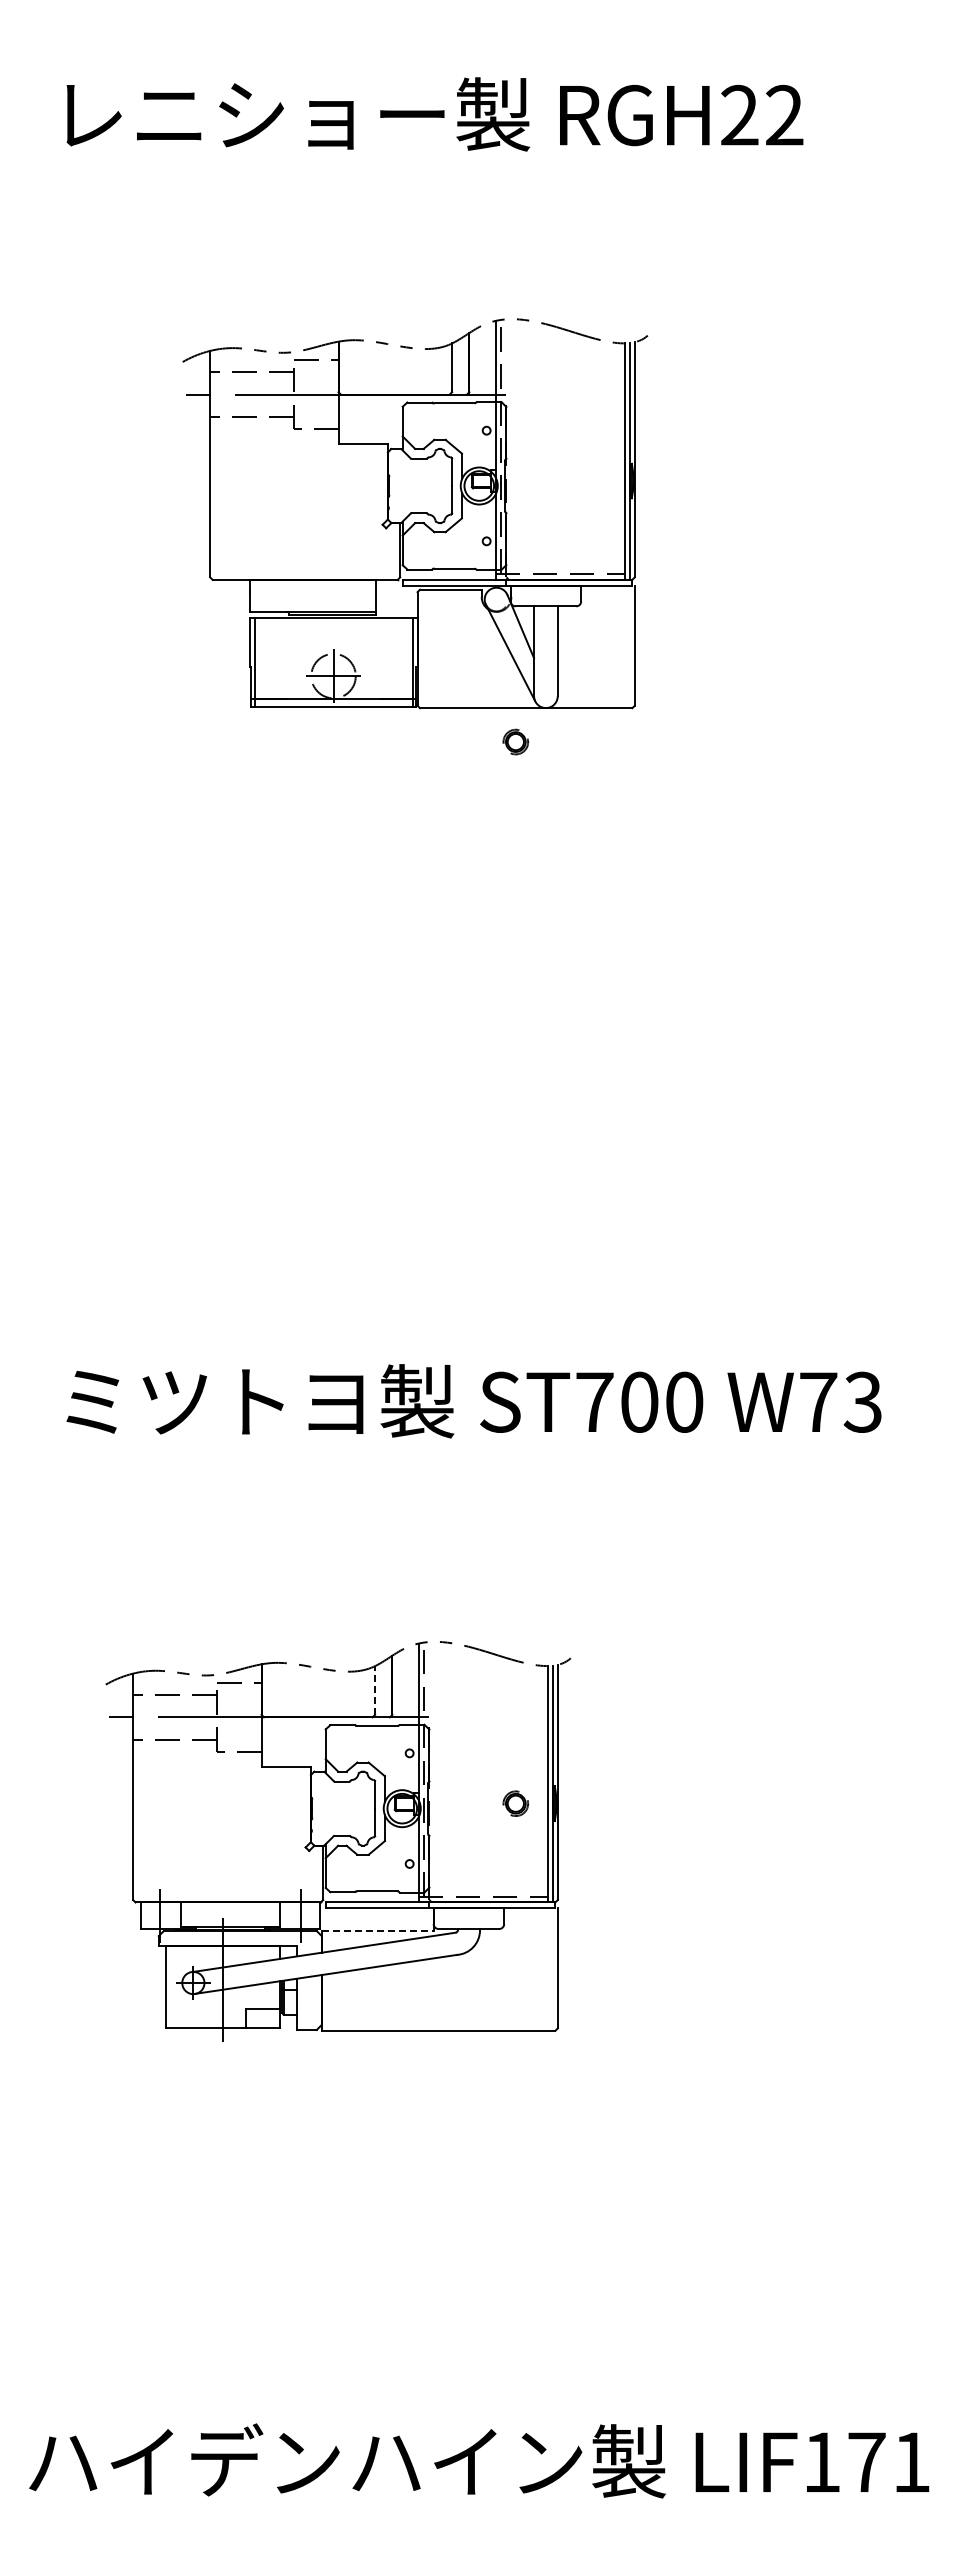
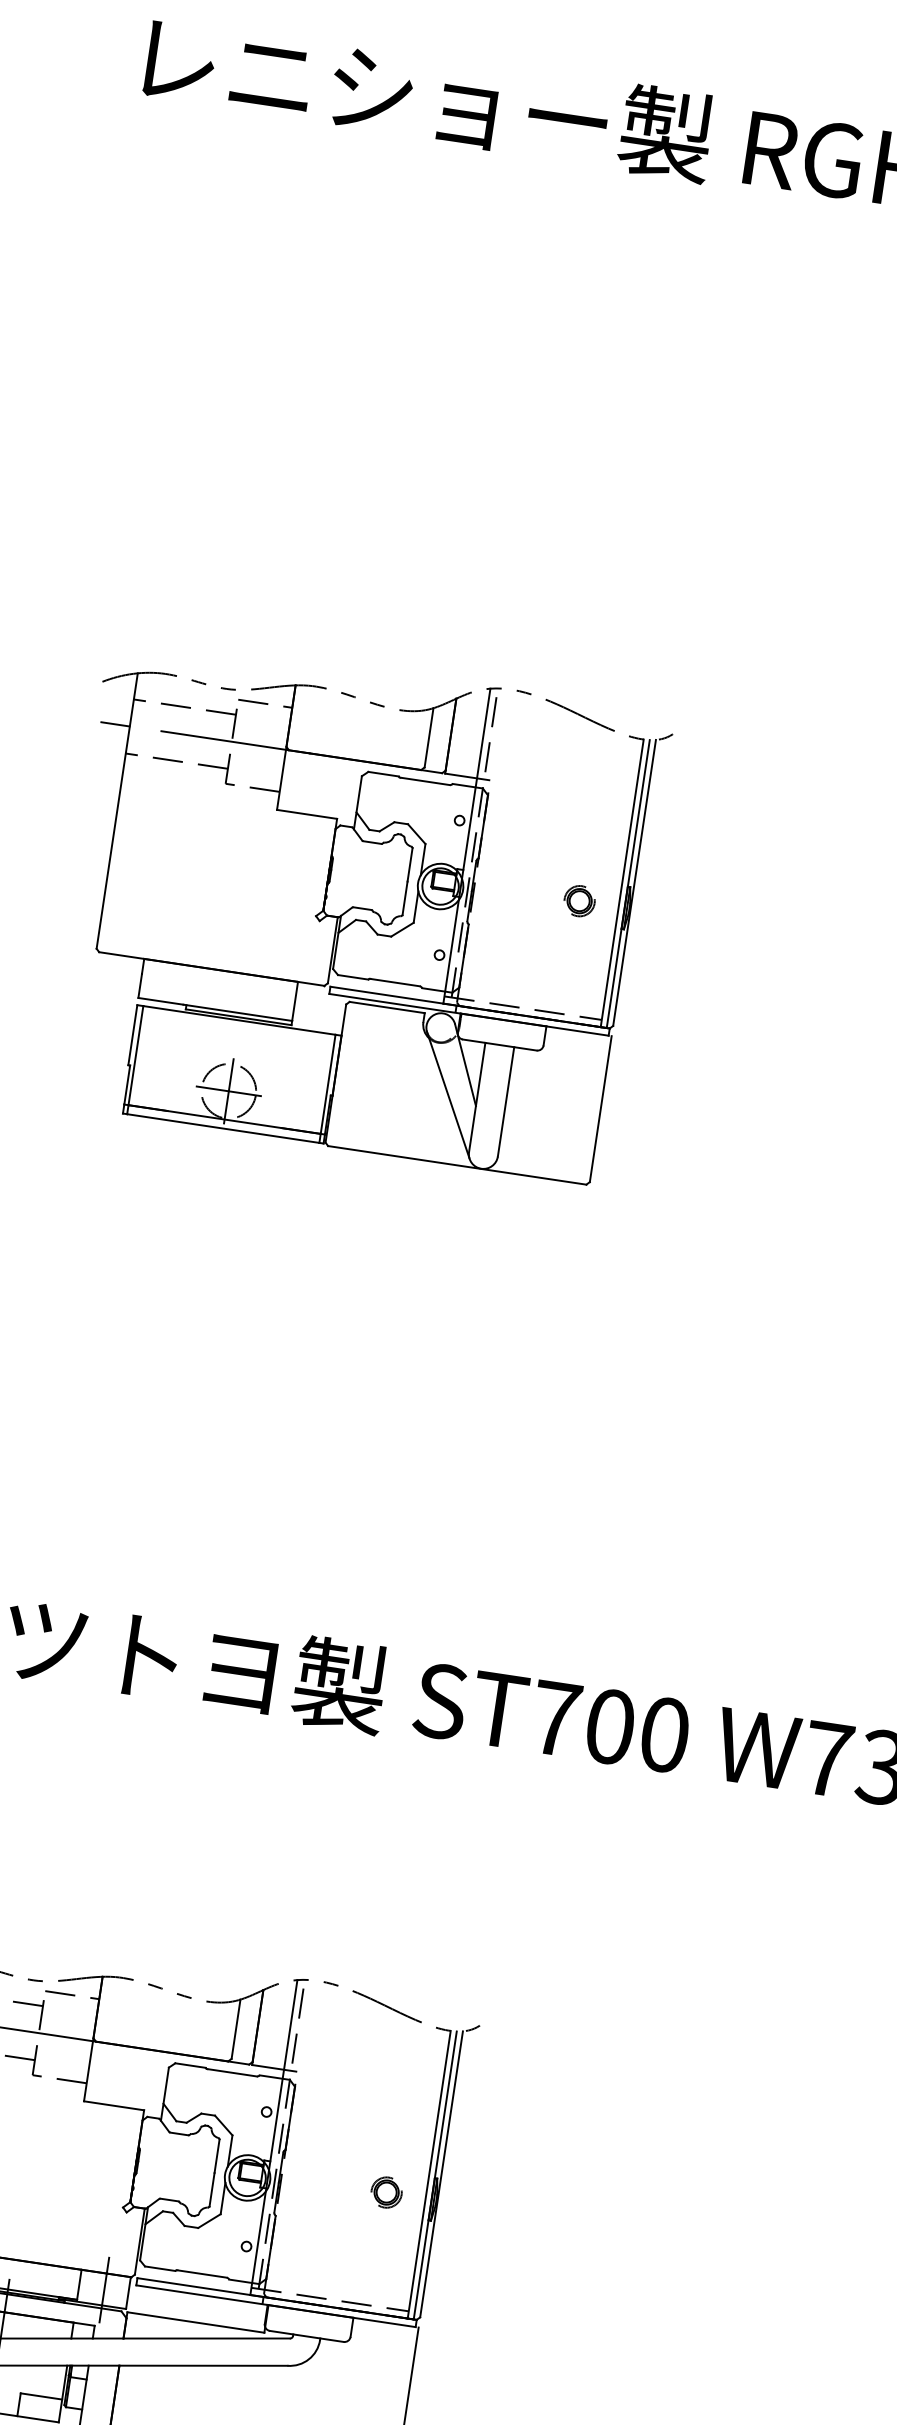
part: (415, 513) -> (358, 908), moved
line: (375, 1689) -> (236, 2028), dashed -> solid
line: (378, 1931) -> (196, 2323), dashed -> solid

